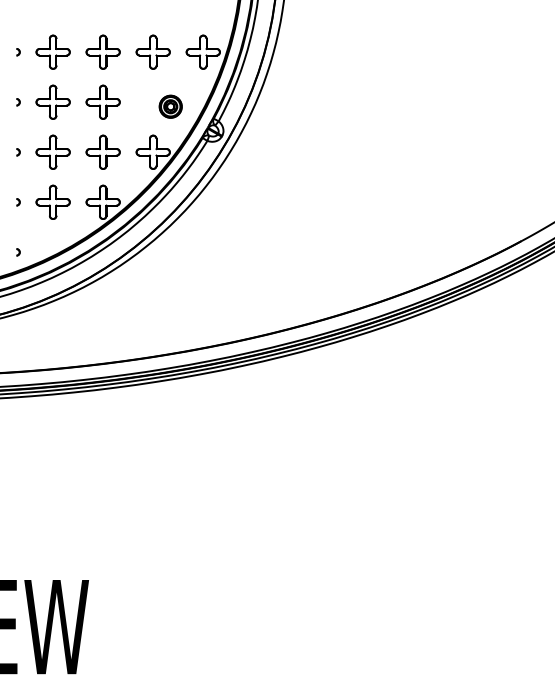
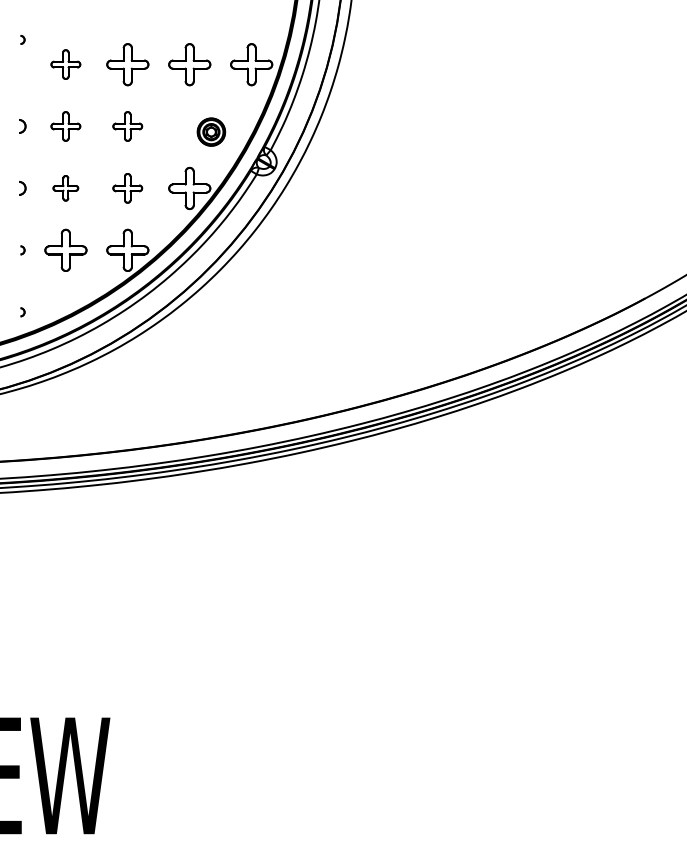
part: (52, 51) -> (65, 63), size x0.7
part: (18, 52) -> (23, 40), moved
part: (52, 101) -> (65, 125), size x0.7
part: (102, 101) -> (126, 125), size x0.7
part: (18, 102) -> (23, 126), size x1.6
part: (52, 151) -> (65, 187), size x0.6
part: (102, 151) -> (126, 187), size x0.7
part: (18, 152) -> (23, 188), size x1.6

